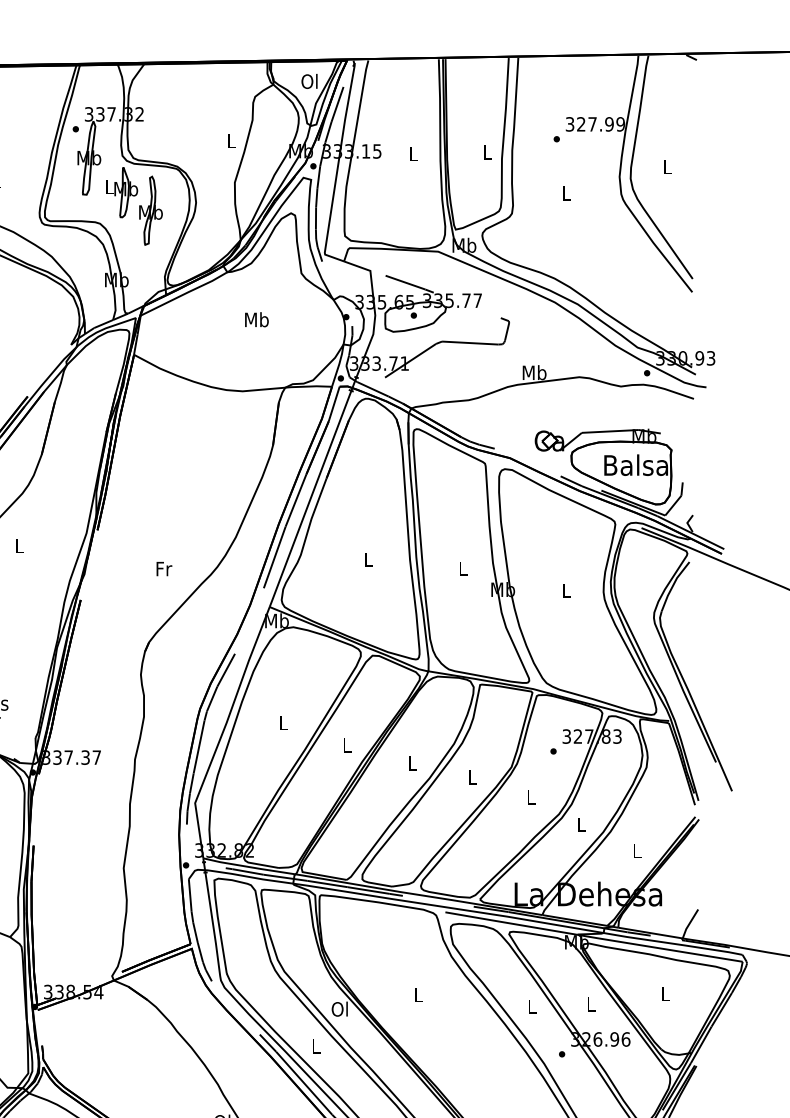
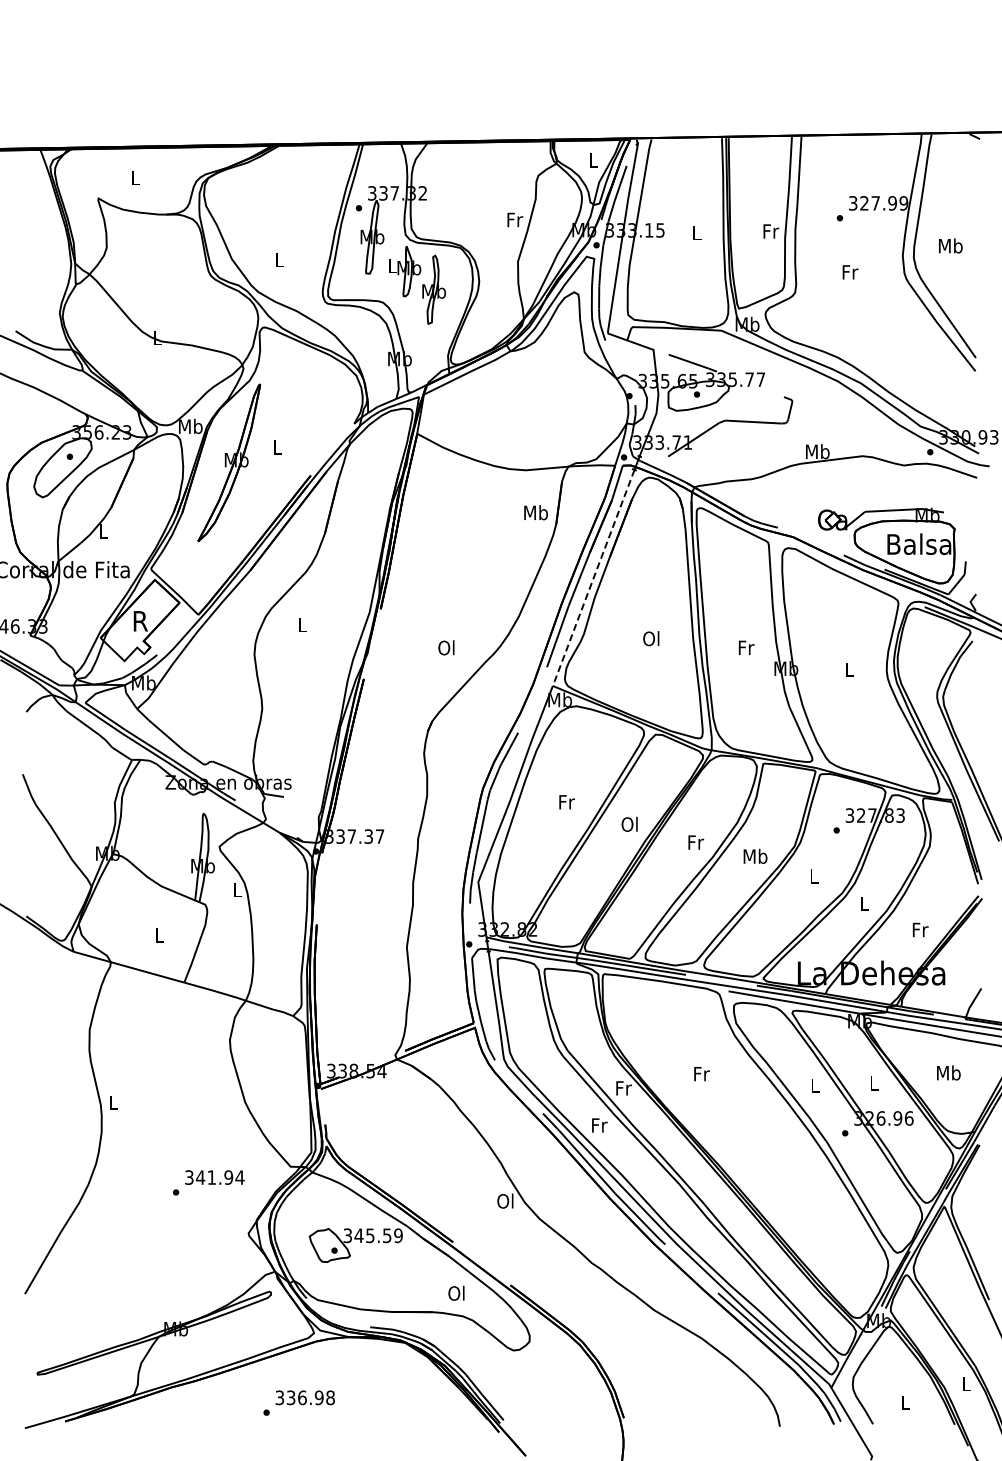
text: (309, 80) -> (592, 159), Ol -> L
text: (232, 140) -> (515, 219), L -> Fr
text: (488, 152) -> (771, 231), L -> Fr
text: (667, 166) -> (950, 245), L -> Mb
text: (567, 193) -> (850, 272), L -> Fr
text: (256, 319) -> (535, 512), moved
line: (310, 499) -> (593, 578), solid -> dashed
text: (368, 559) -> (651, 638), L -> Ol
text: (163, 568) -> (446, 647), Fr -> Ol
text: (463, 568) -> (746, 647), L -> Fr
text: (283, 723) -> (566, 802), L -> Fr
text: (346, 744) -> (629, 823), L -> Ol
text: (413, 763) -> (696, 842), L -> Fr
text: (472, 776) -> (755, 855), L -> Mb
text: (637, 850) -> (920, 929), L -> Fr
text: (665, 993) -> (948, 1072), L -> Mb
text: (418, 995) -> (701, 1074), L -> Fr
text: (339, 1008) -> (622, 1087), Ol -> Fr
text: (316, 1046) -> (599, 1125), L -> Fr

